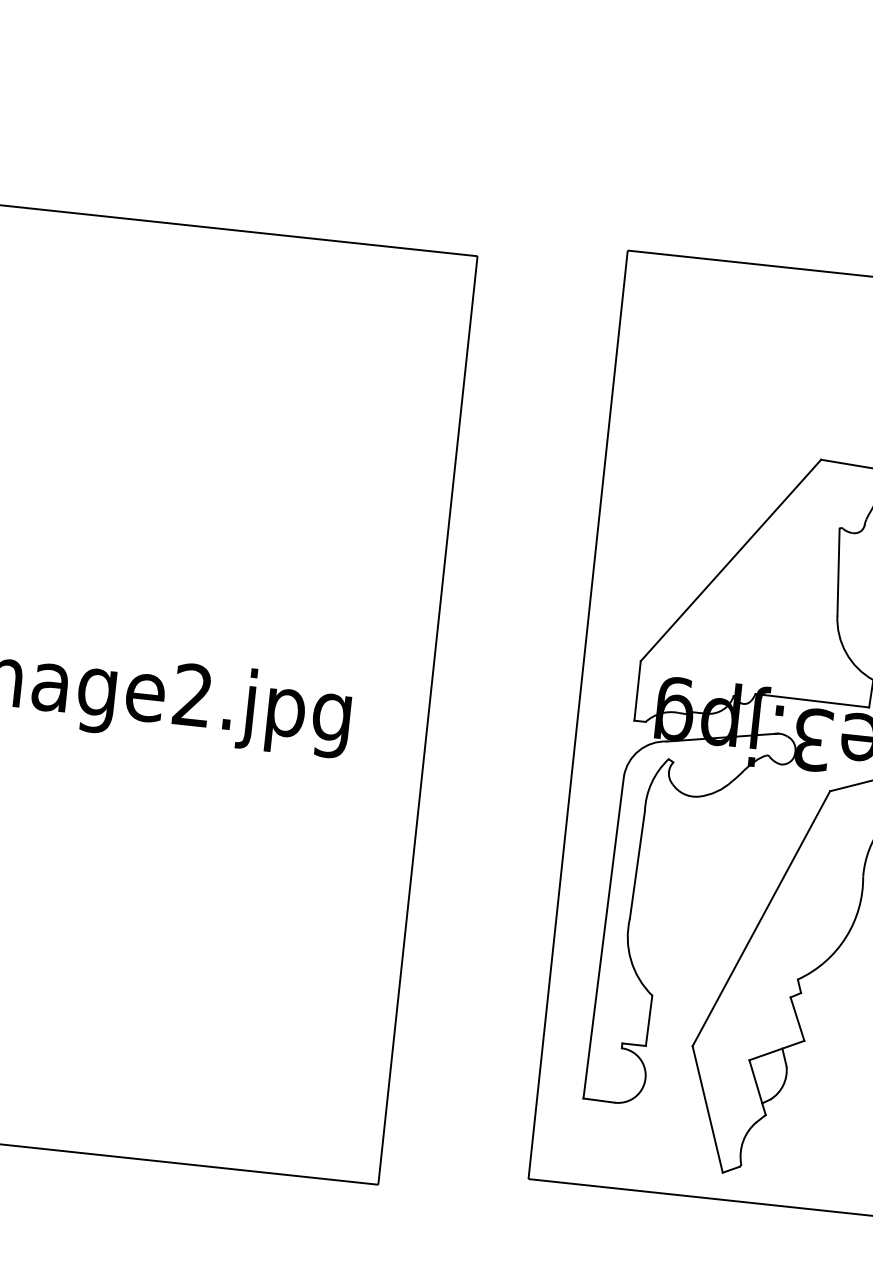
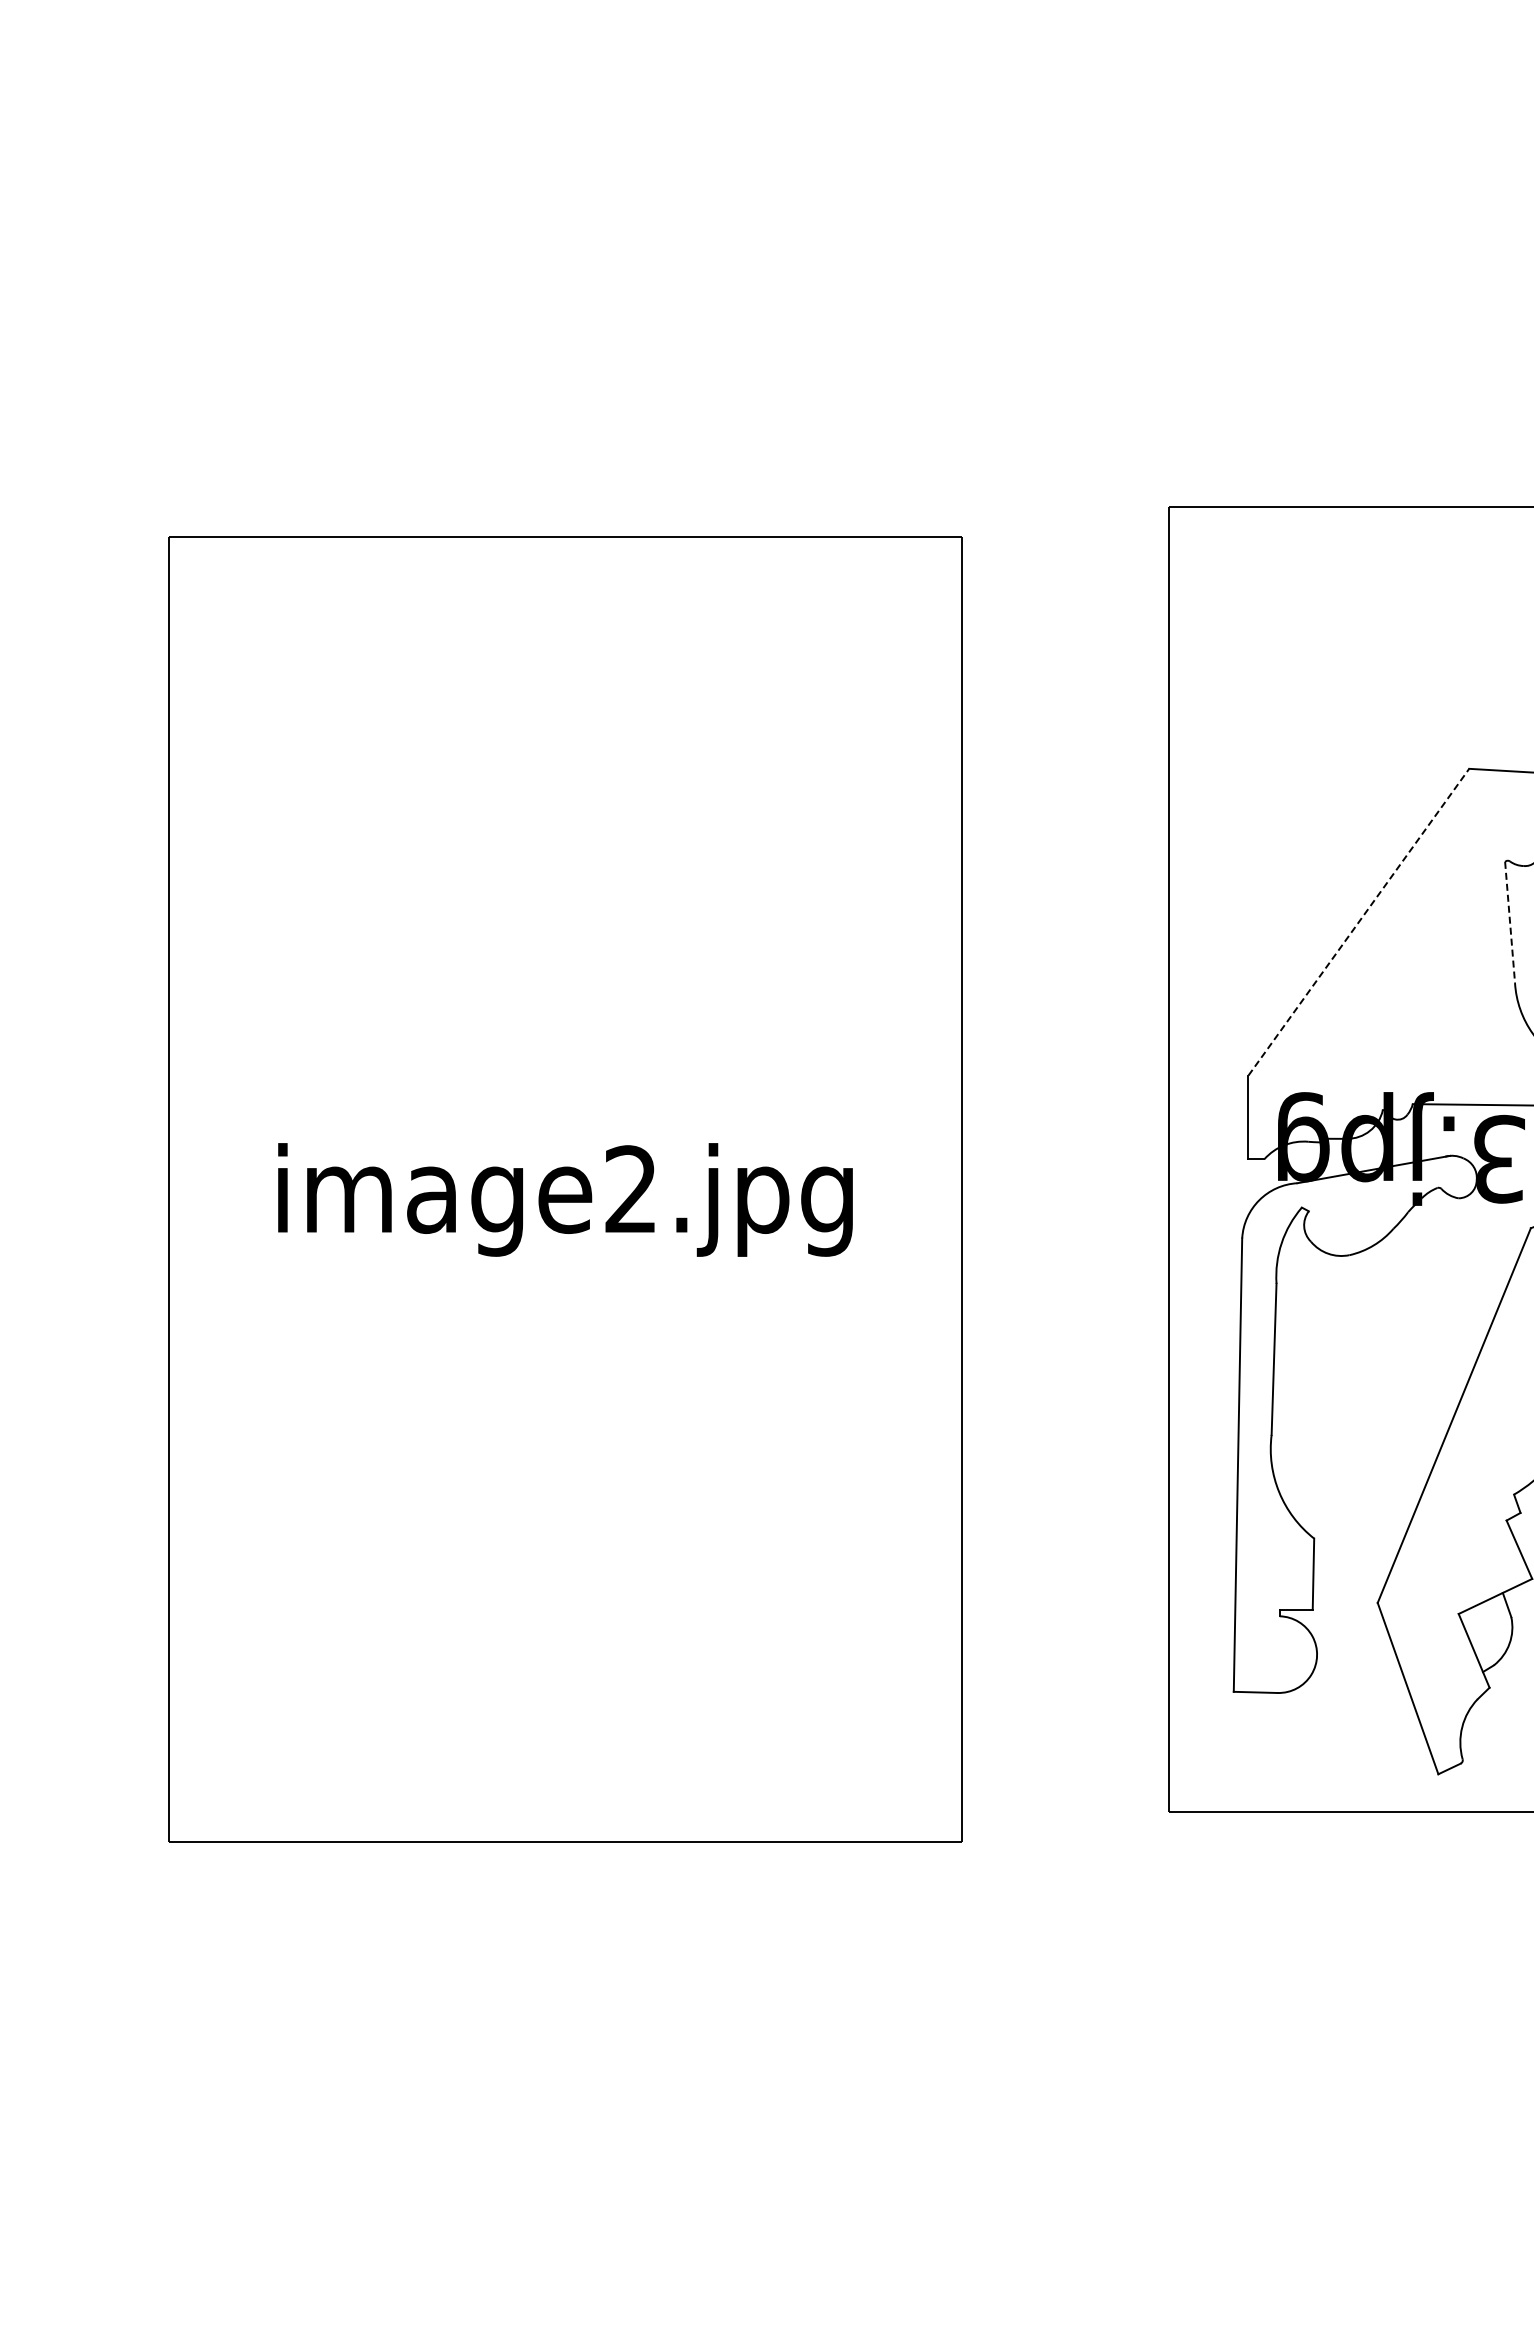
line: (730, 560) -> (1358, 922), solid -> dashed
line: (838, 572) -> (1510, 922), solid -> dashed

